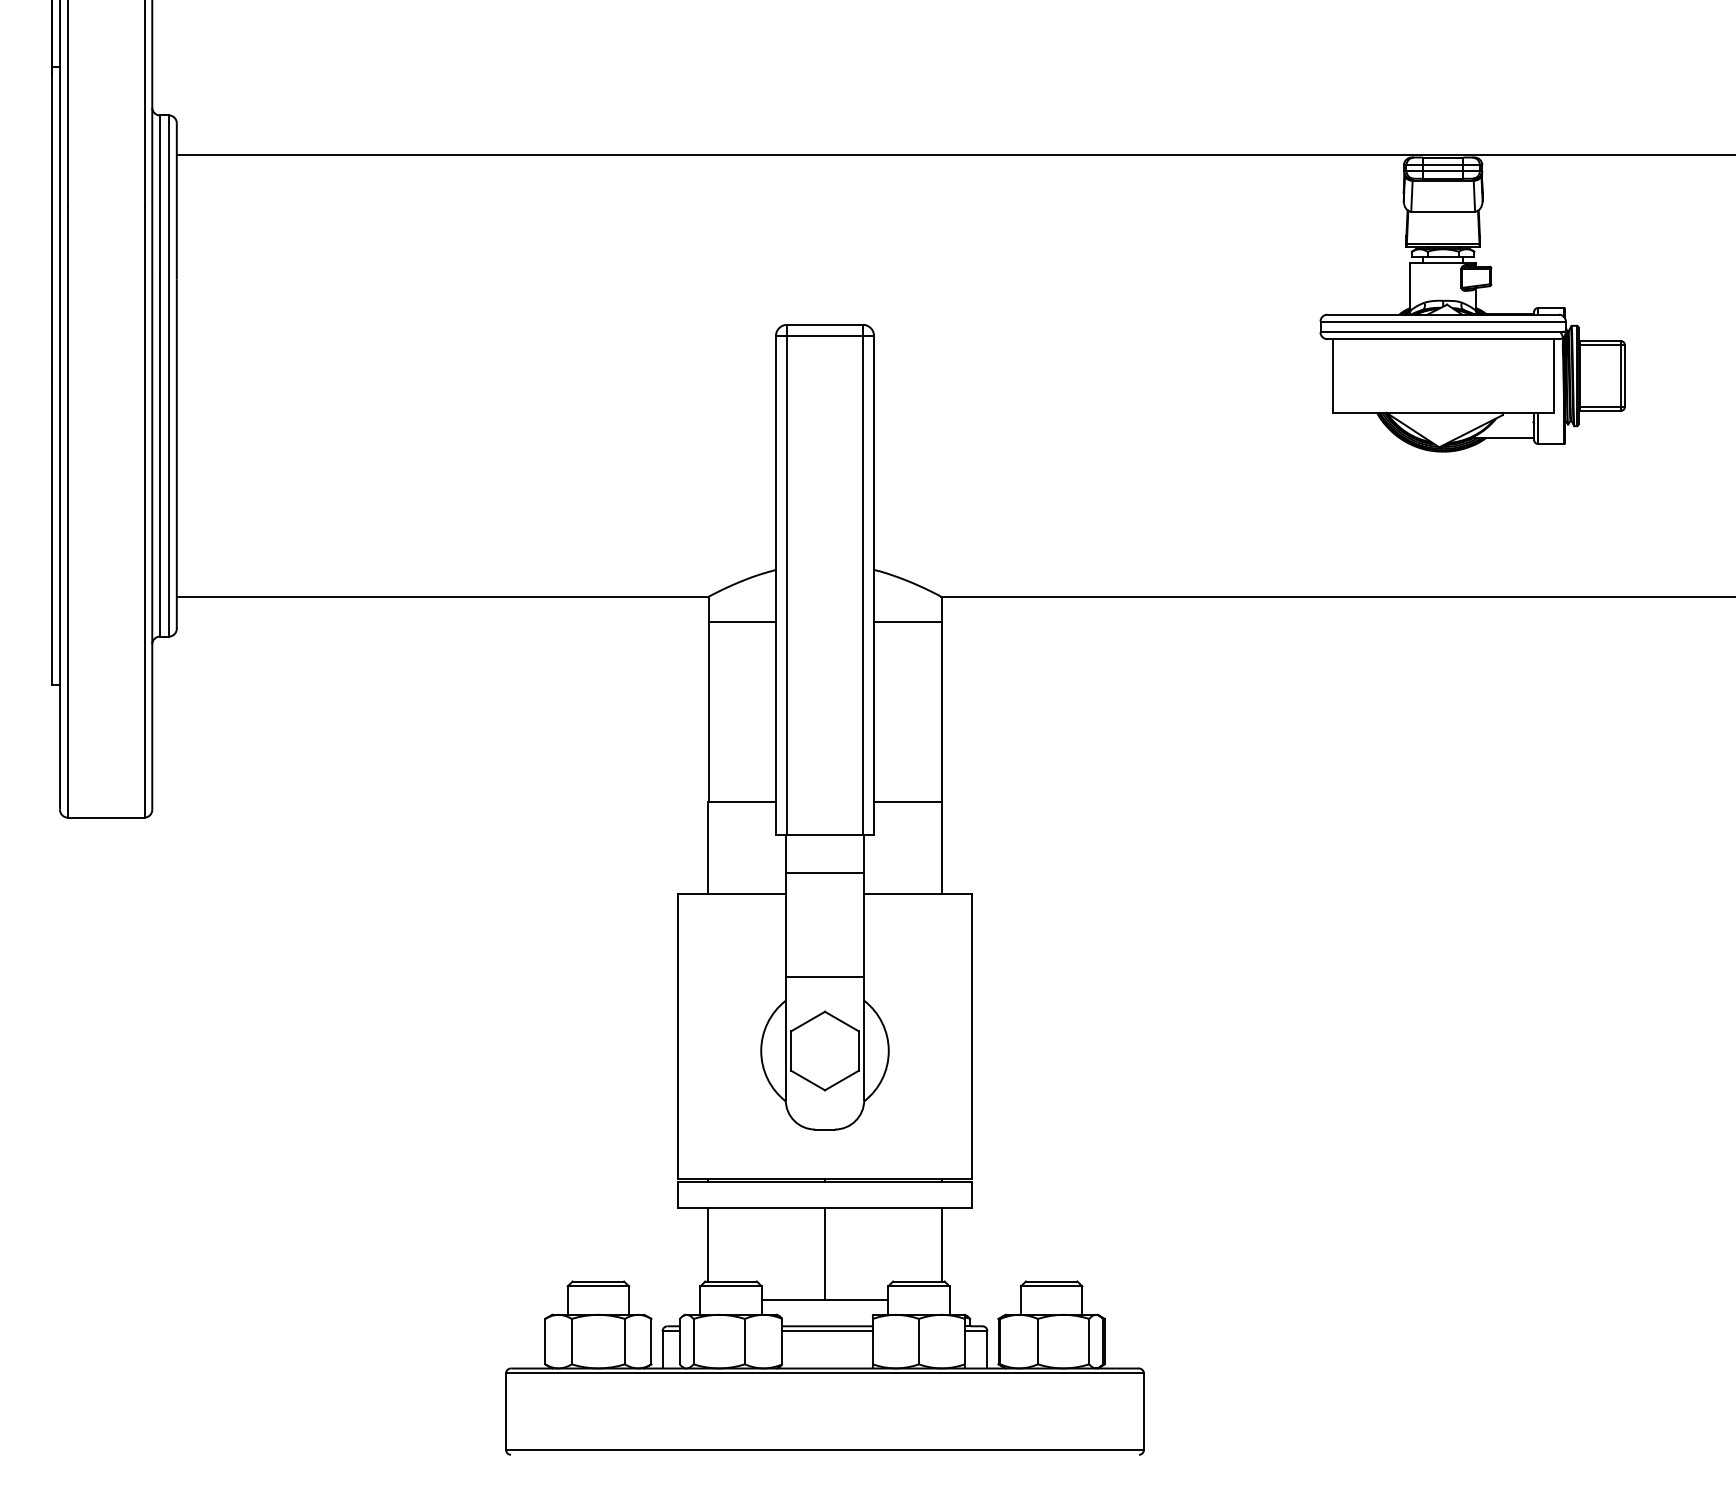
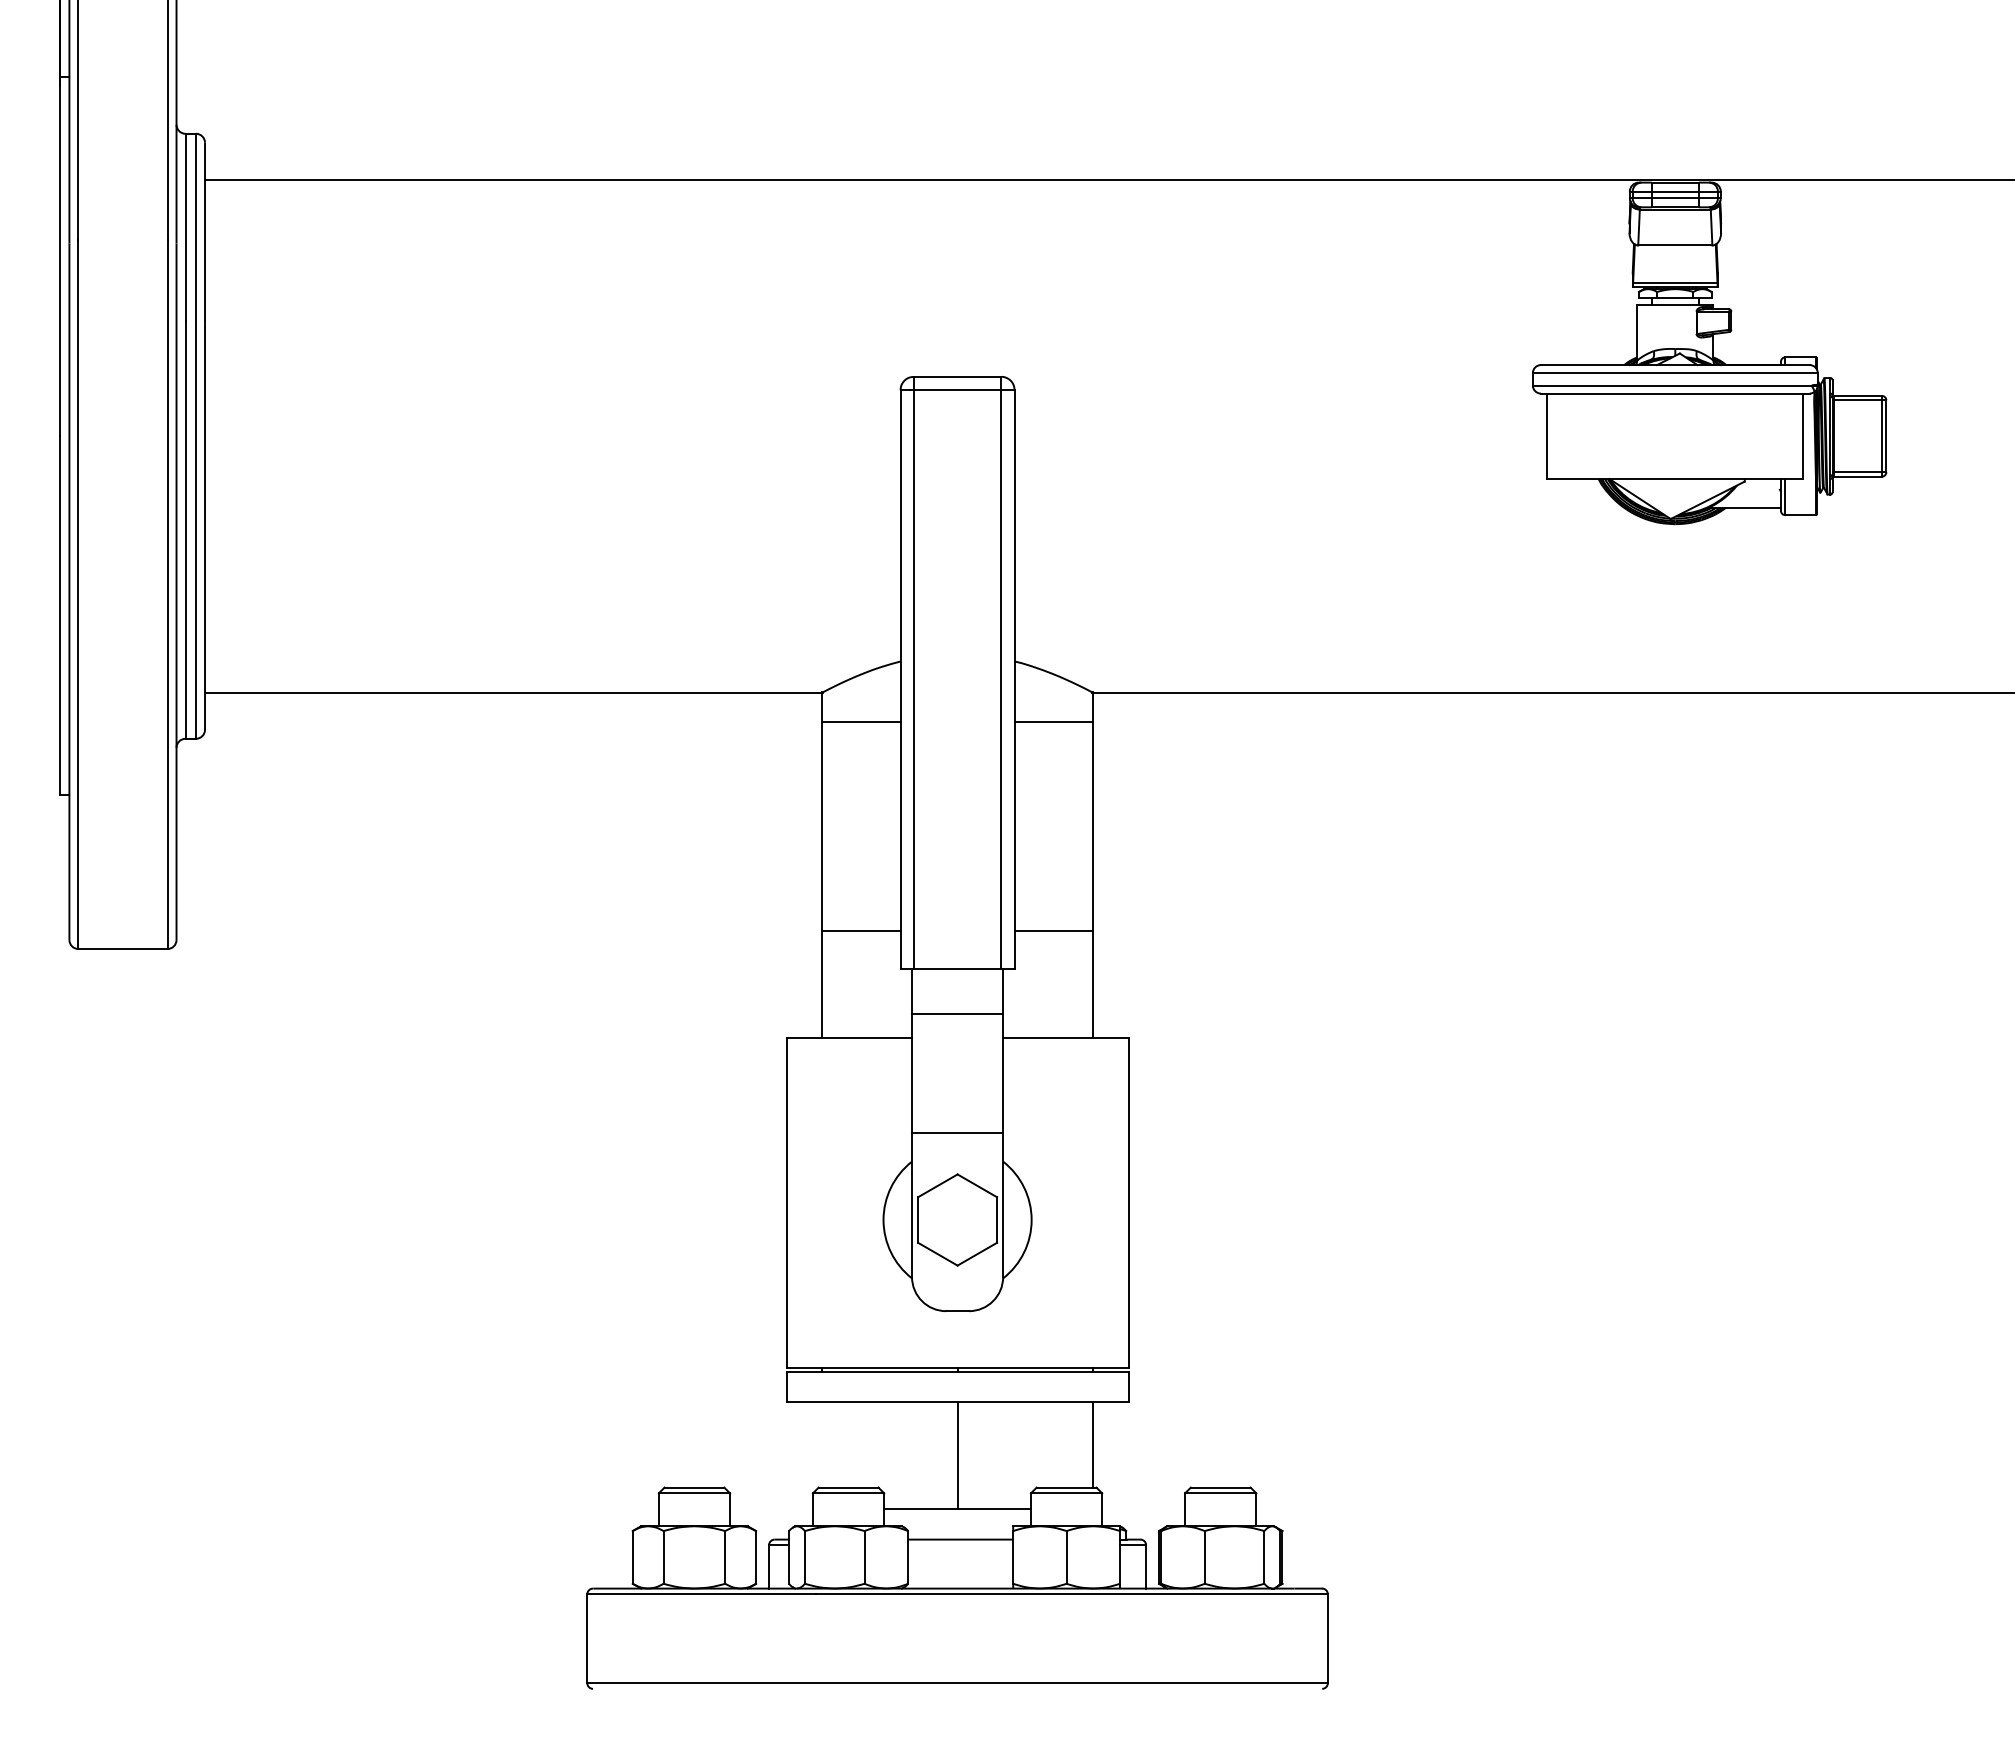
line: (707, 1244) -> (821, 1444), removed
line: (827, 1331) -> (960, 1545), removed

